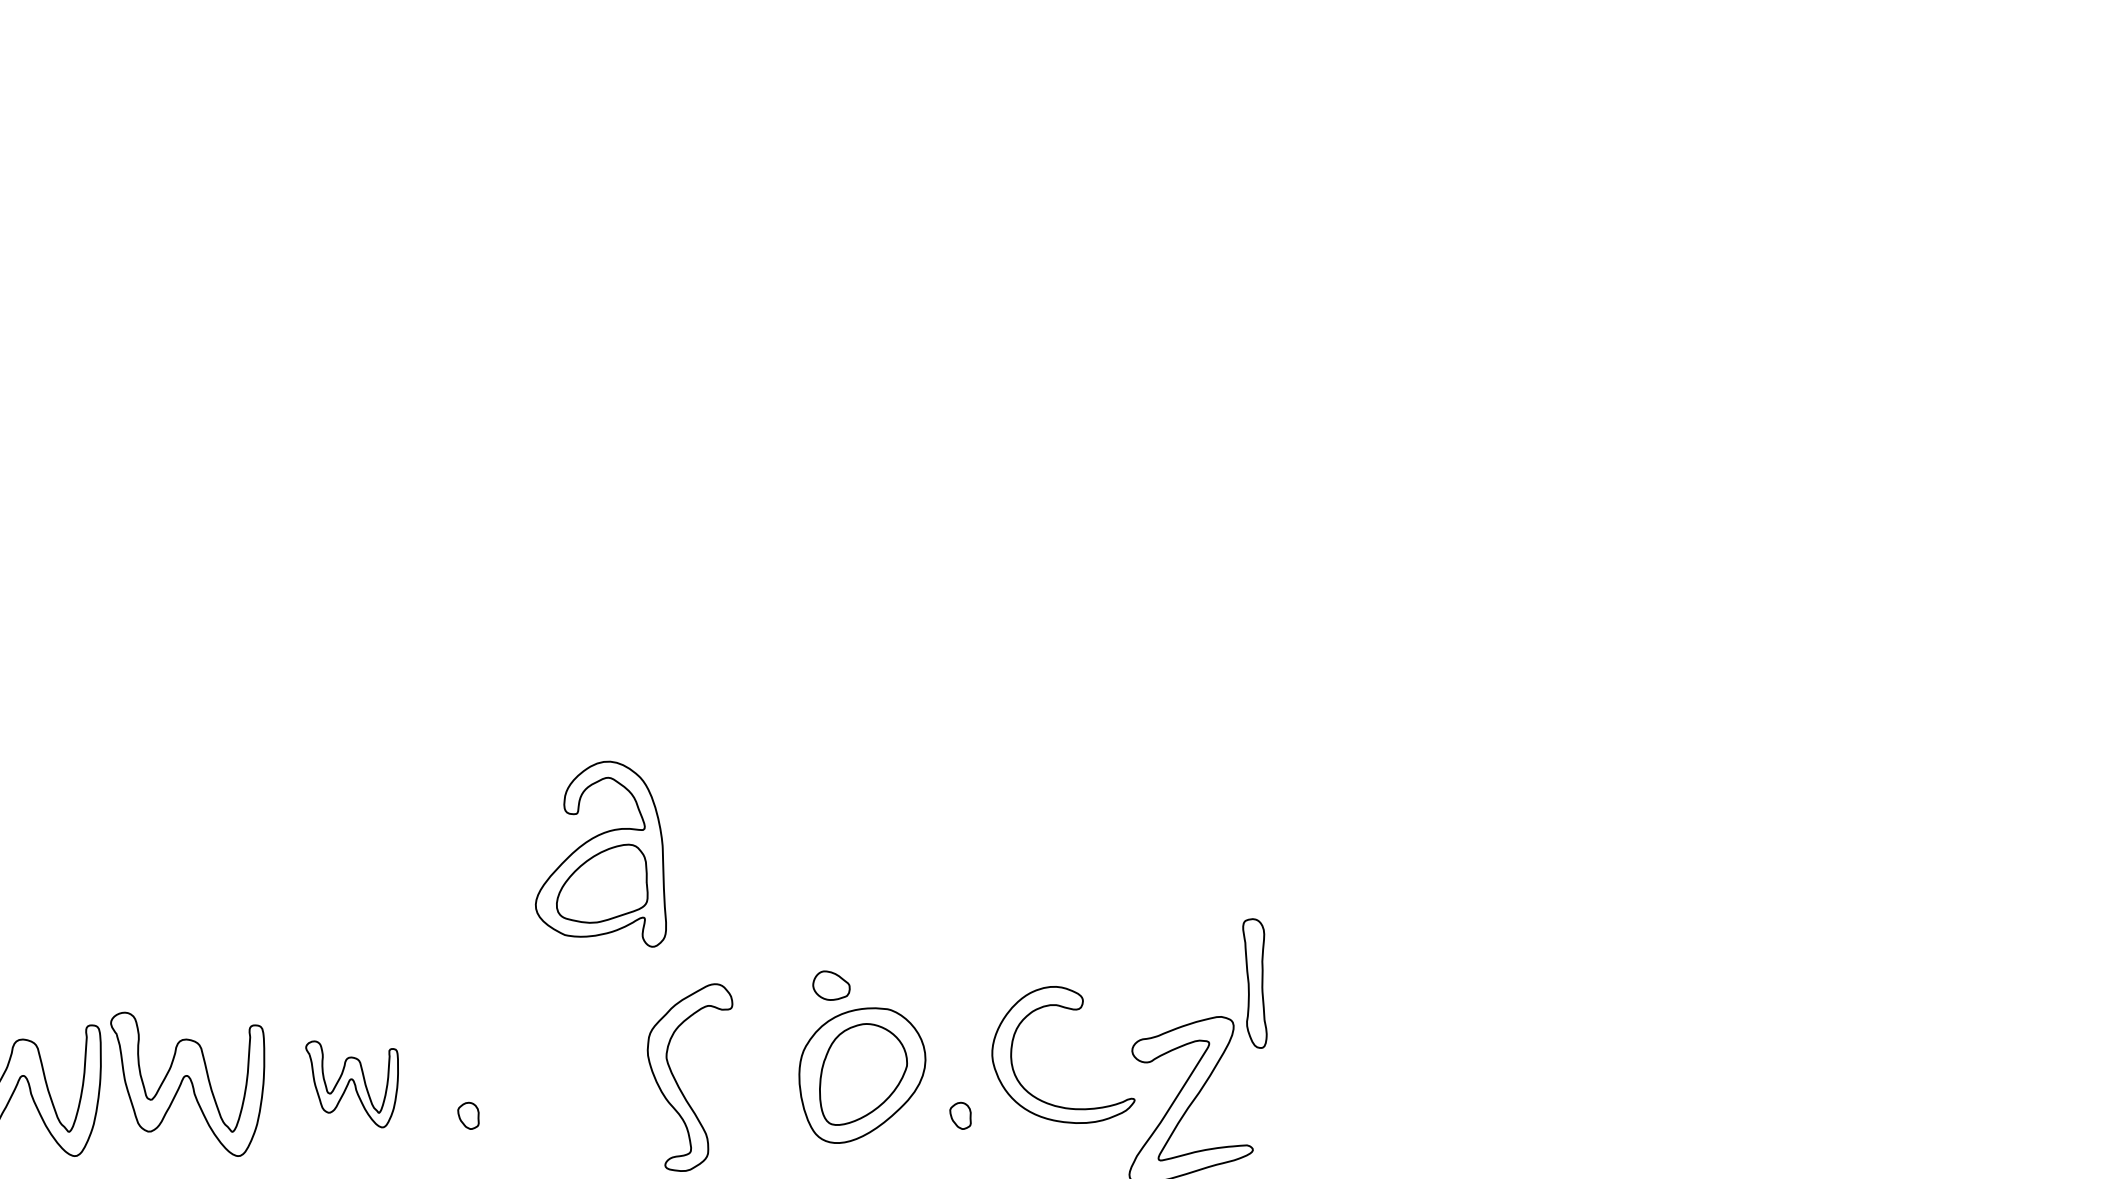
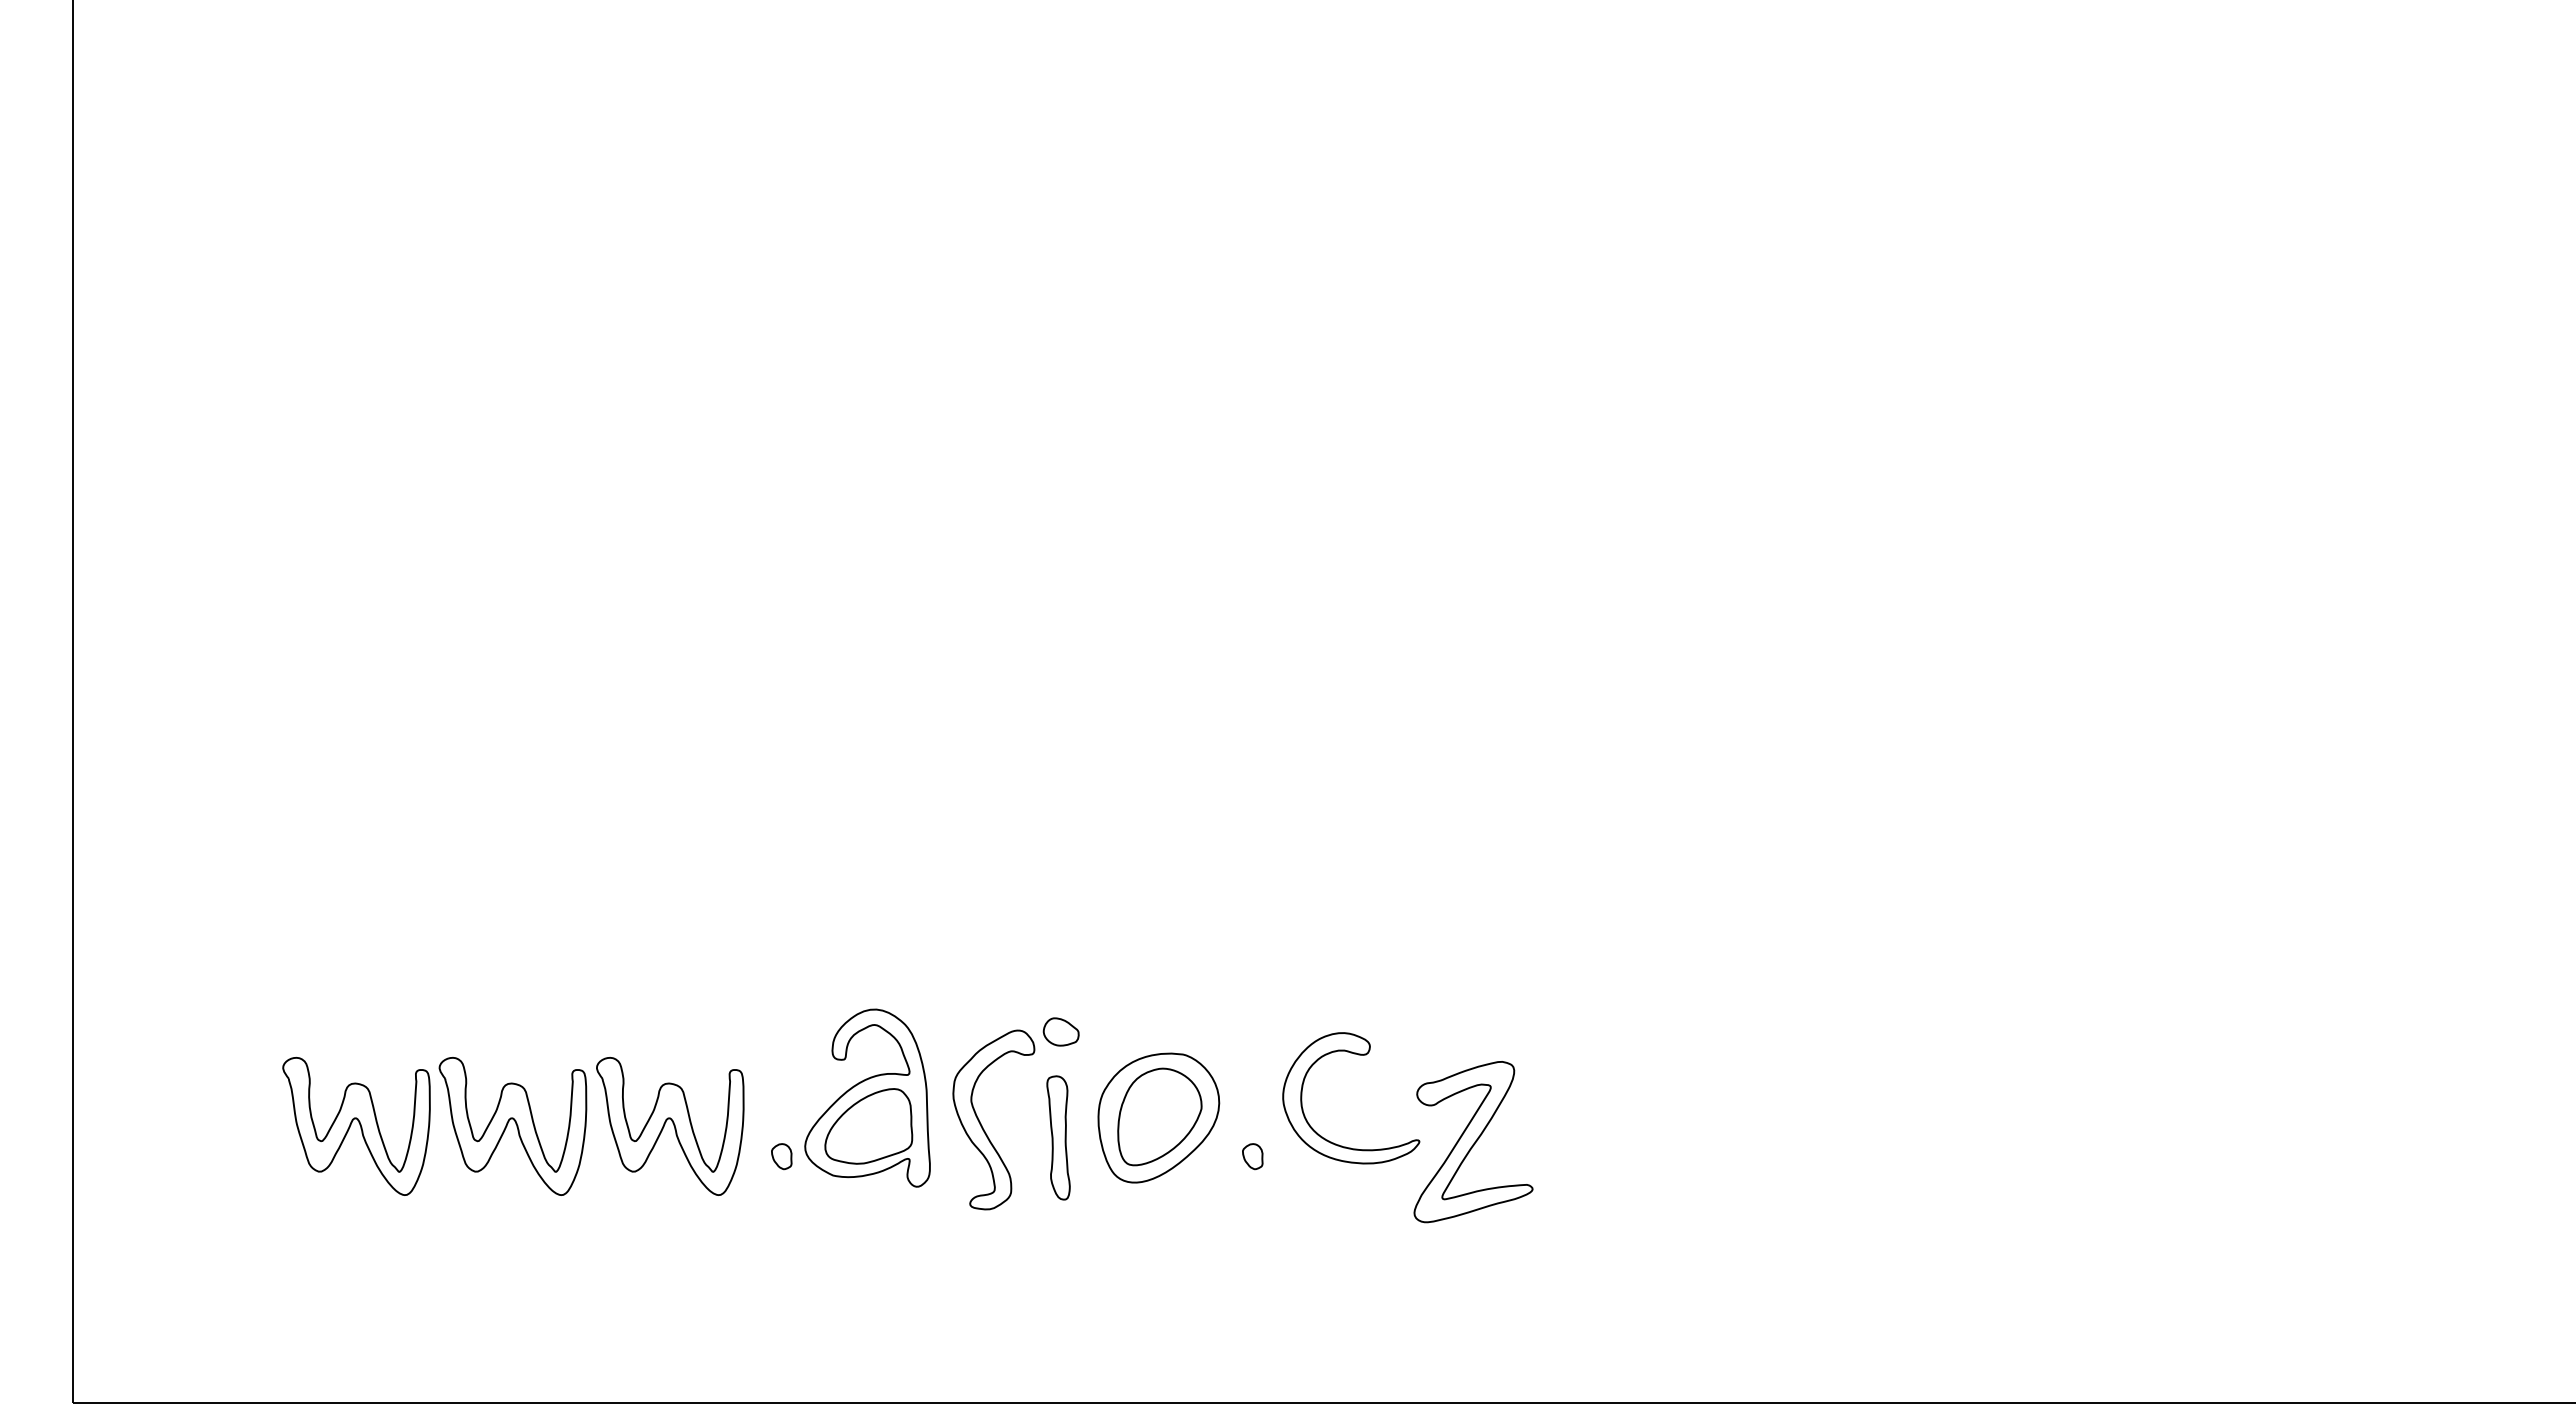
part: (600, 853) -> (867, 1097), moved
part: (1254, 983) -> (1058, 1137), moved
part: (830, 985) -> (1060, 1031), moved
part: (352, 1084) -> (670, 1126), size x1.67

